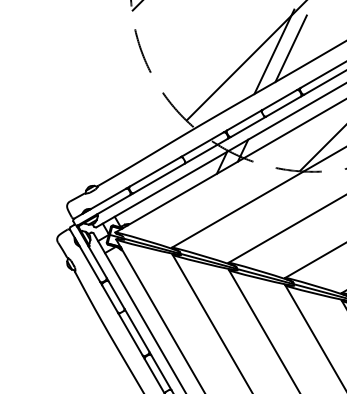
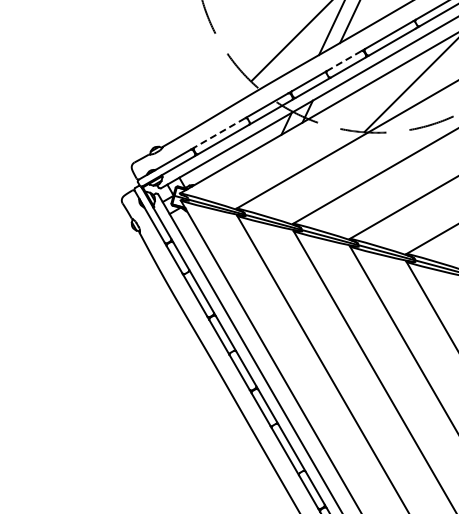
line: (278, 100) -> (343, 61), solid -> dashed
line: (154, 171) -> (219, 132), solid -> dashed

